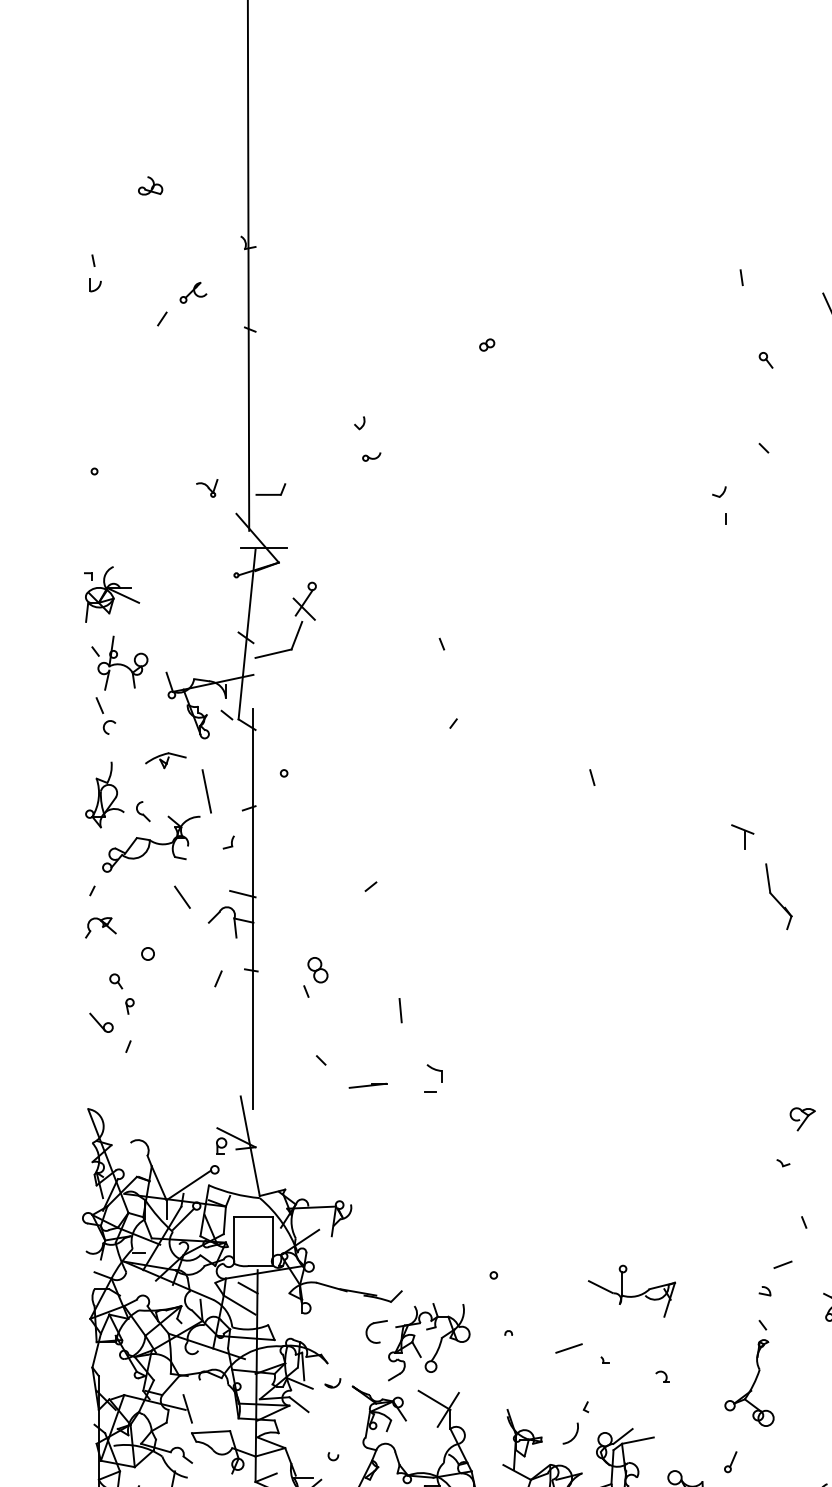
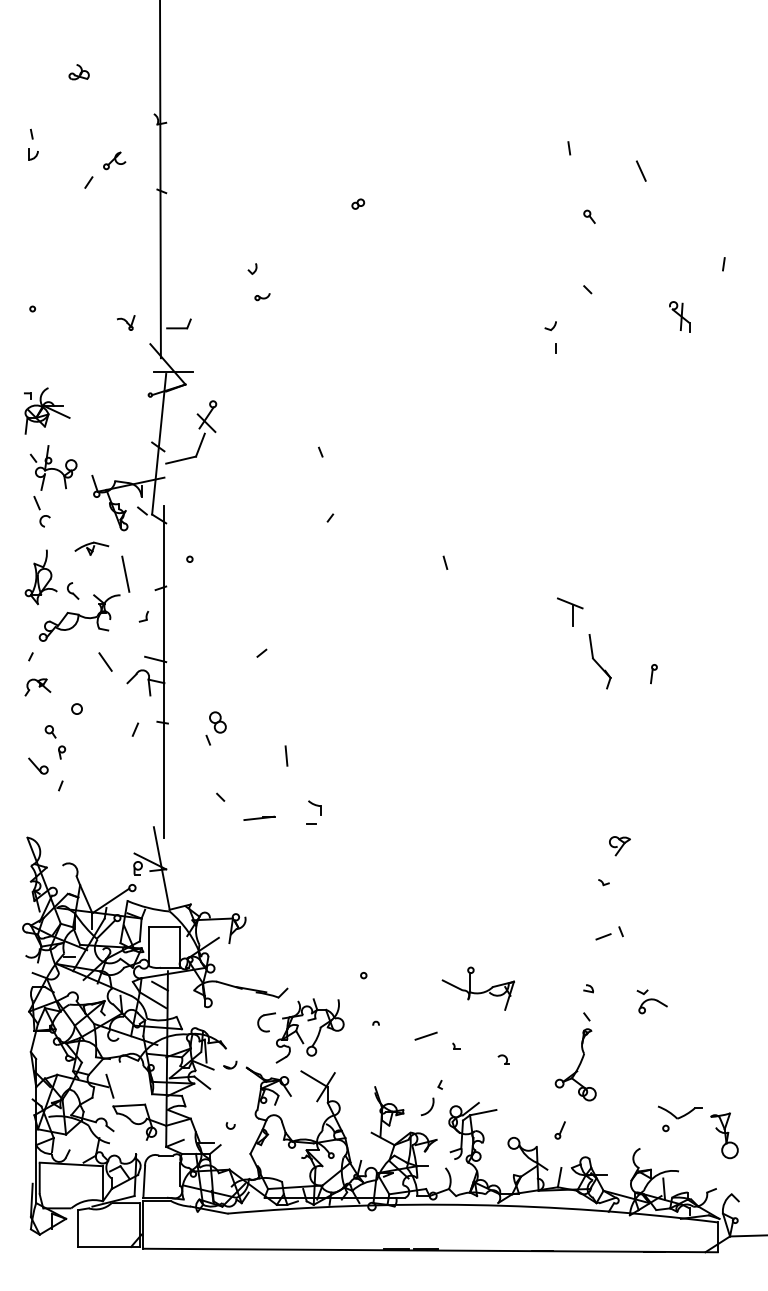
part: (741, 836) -> (569, 611), size x1.4
line: (782, 1264) -> (603, 936), moved

